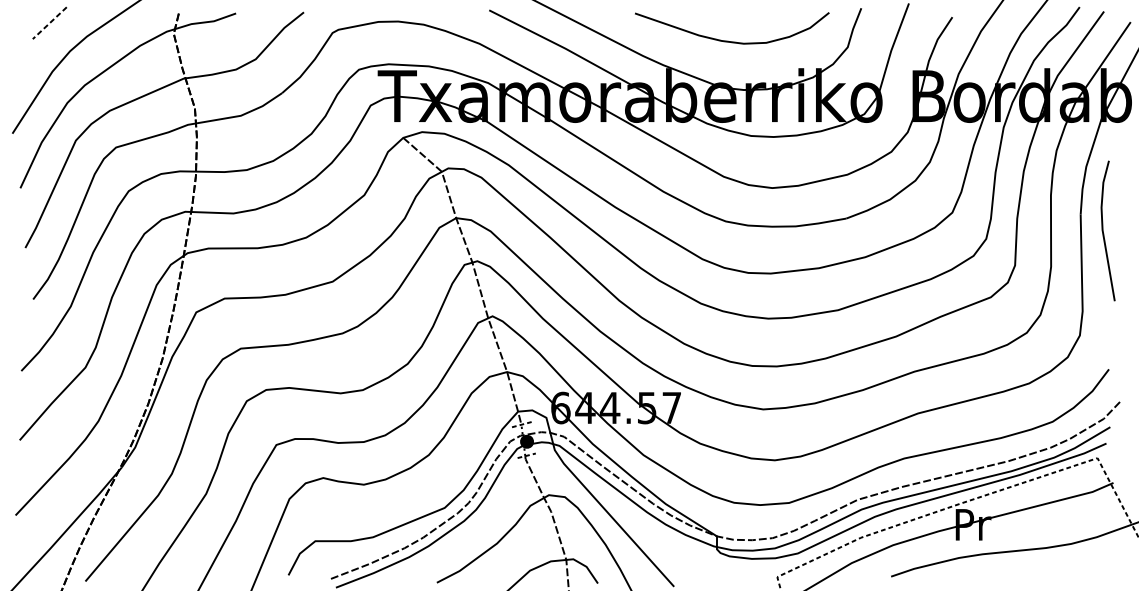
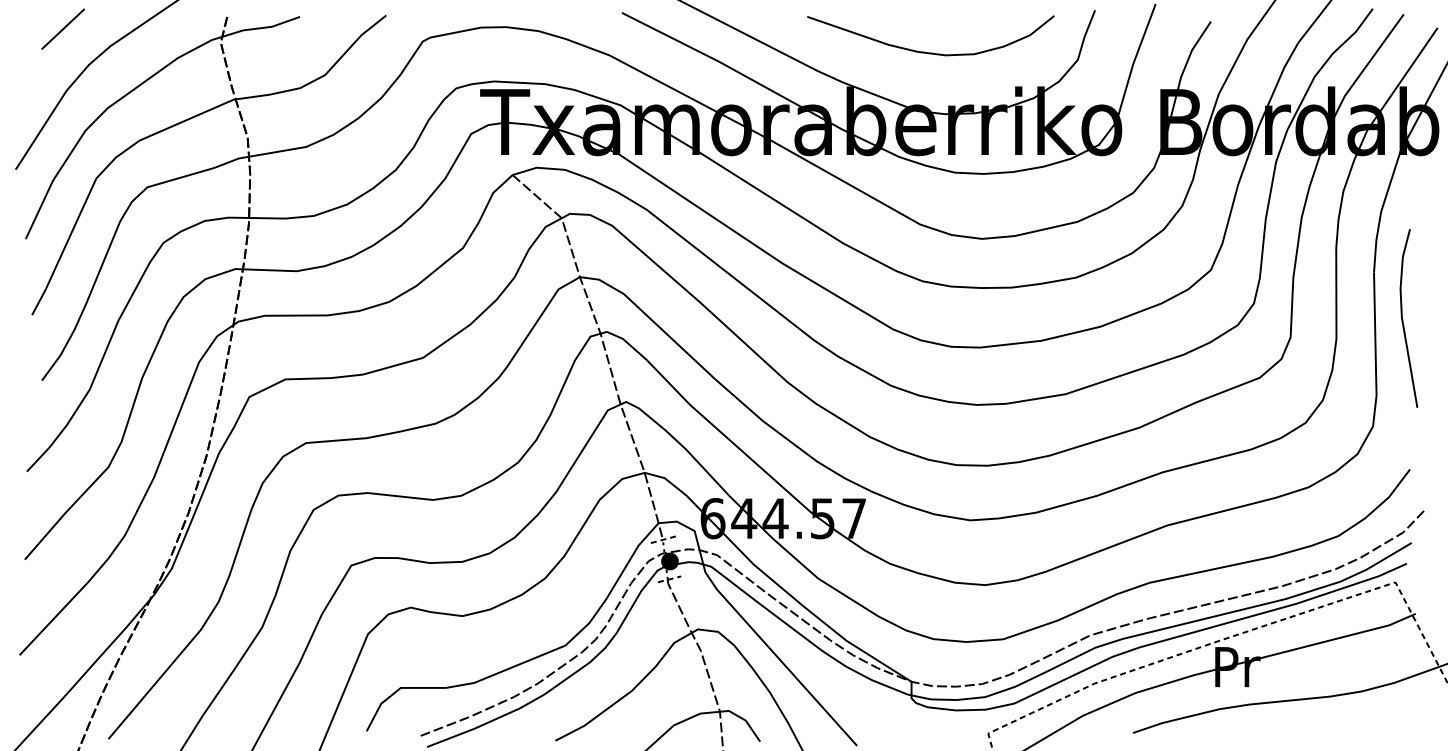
line: (50, 23) -> (63, 29), dashed -> solid
line: (1103, 231) -> (1403, 319), moved

